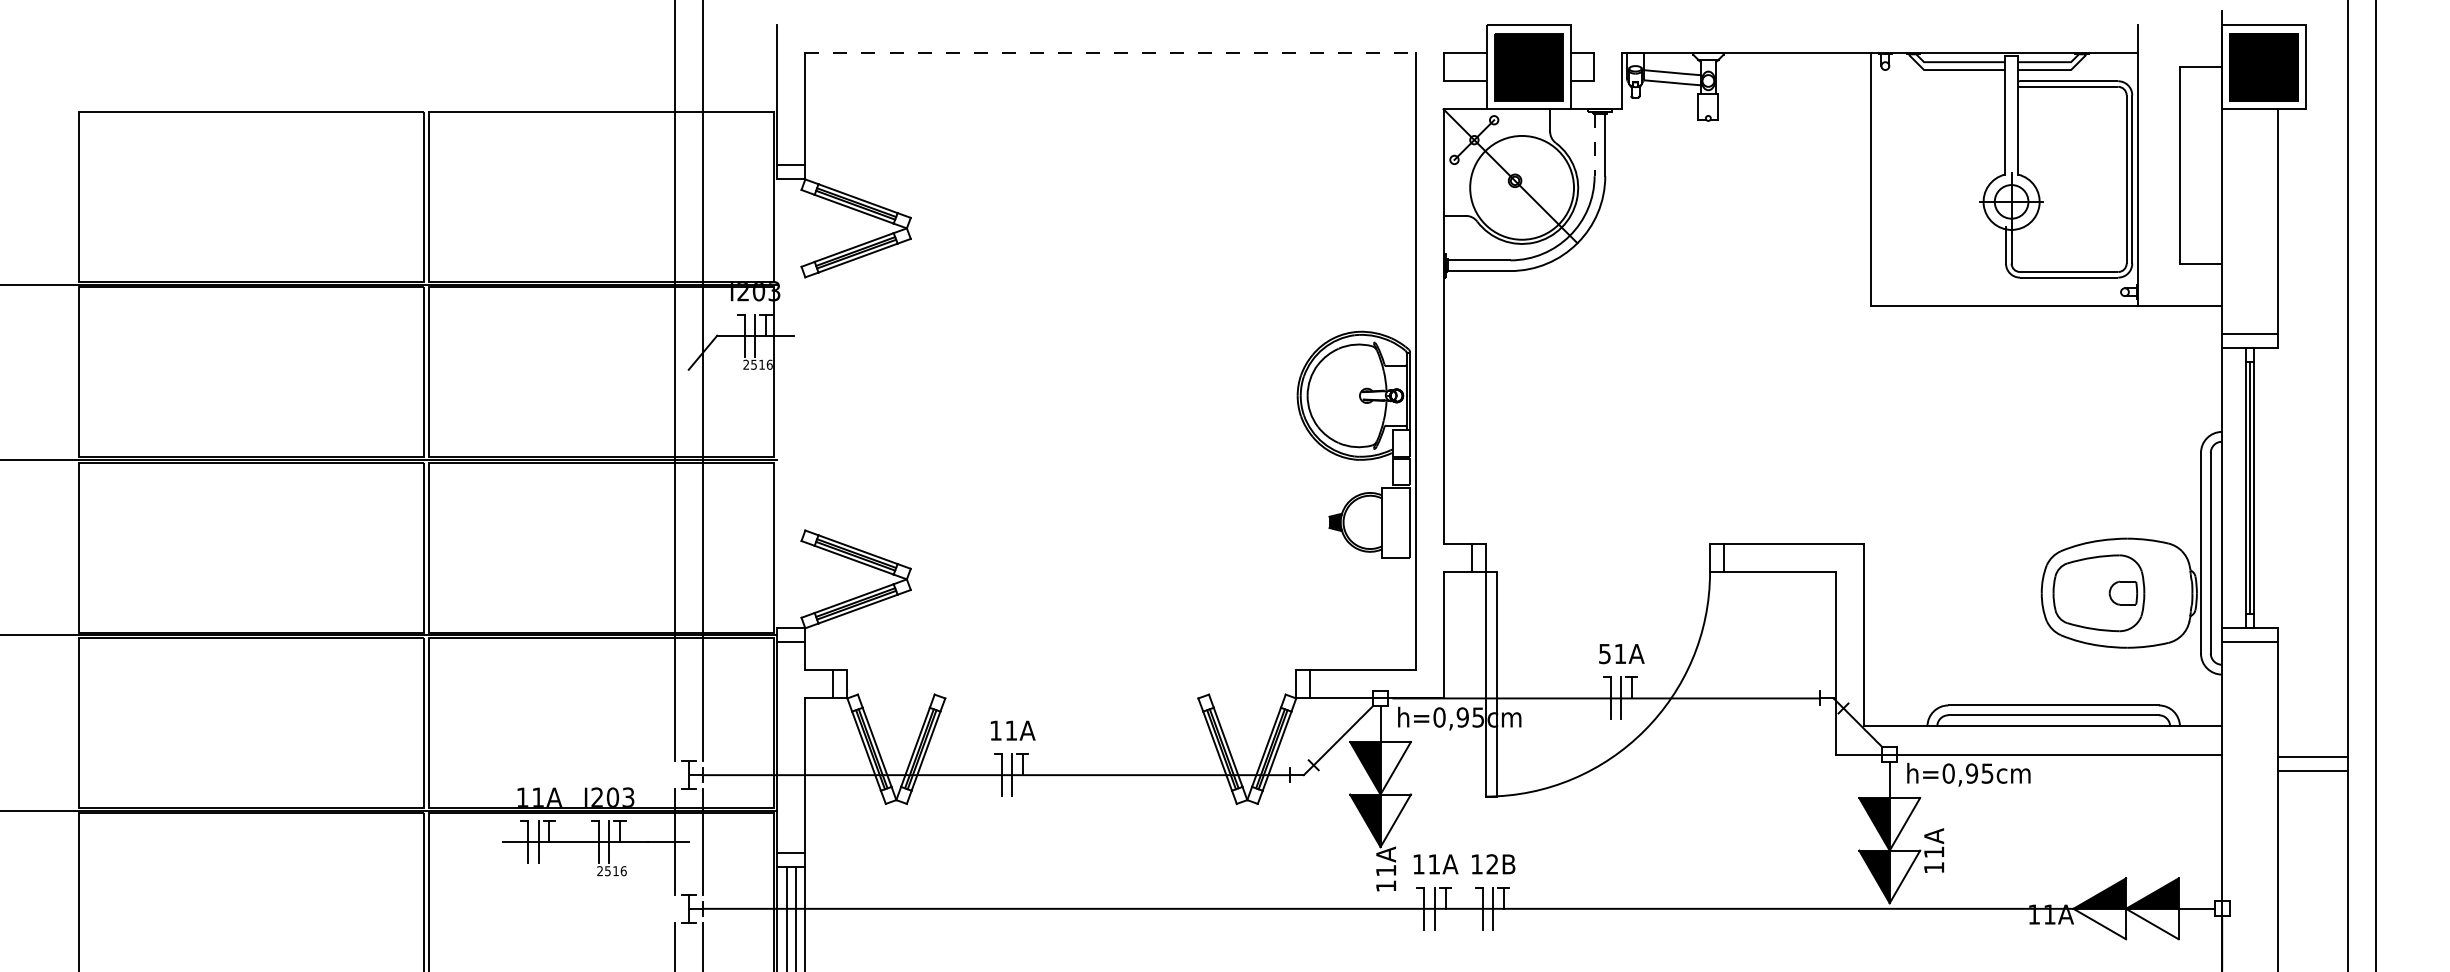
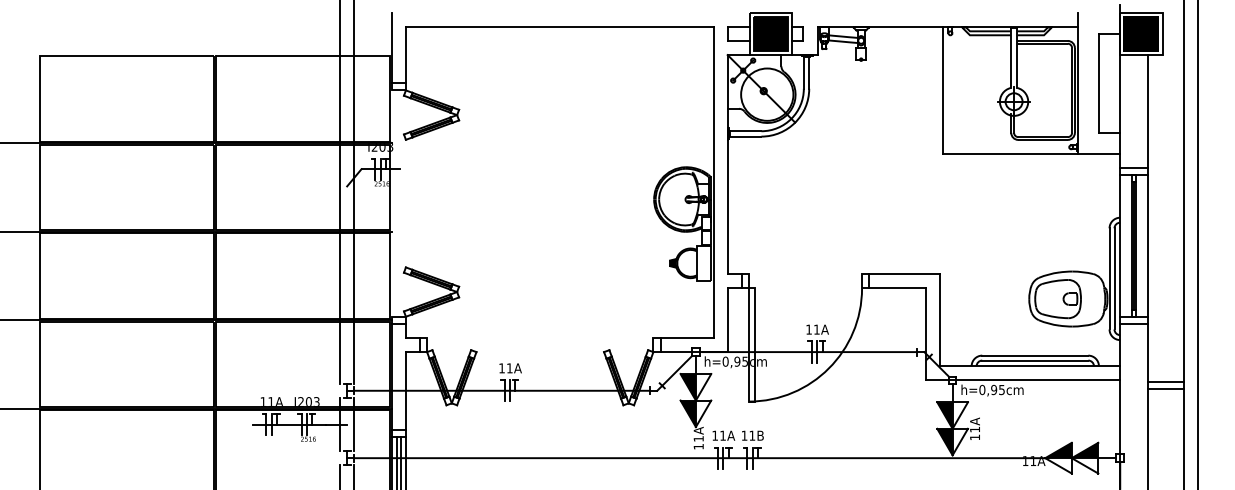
line: (1109, 52) -> (559, 26), dashed -> solid
line: (1593, 145) -> (803, 73), dashed -> solid
line: (2278, 486) -> (1148, 245), added
text: (1603, 653) -> (808, 329), 51A -> 11A
text: (1490, 863) -> (751, 435), 12B -> 11B

